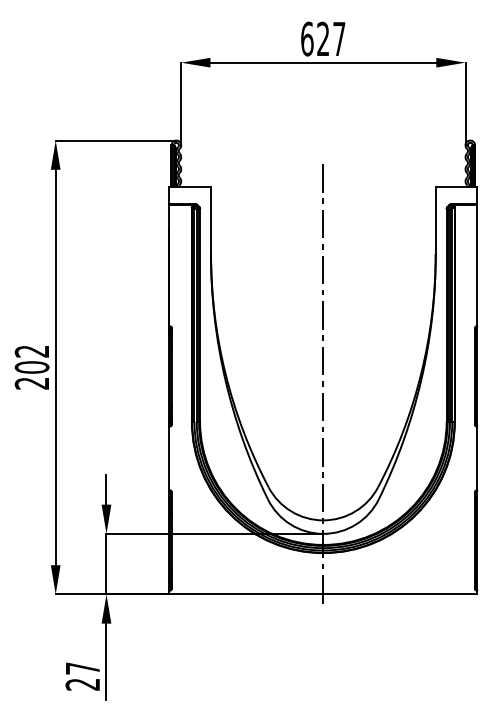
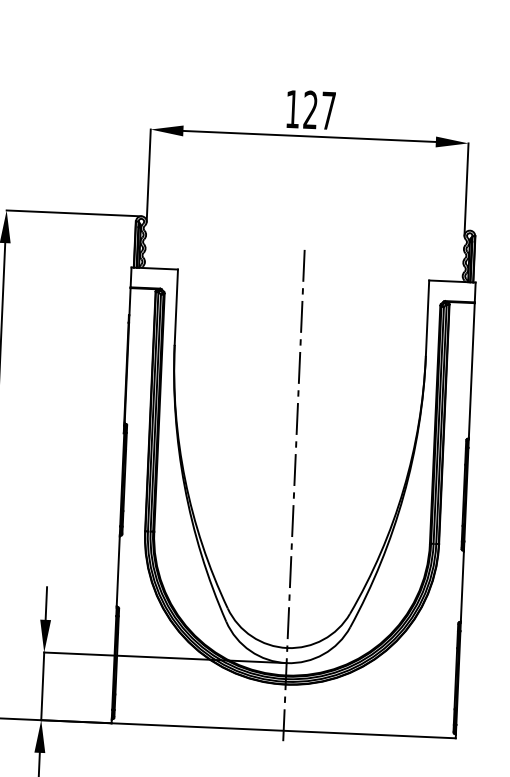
text: (307, 38) -> (293, 108), 627 -> 127

